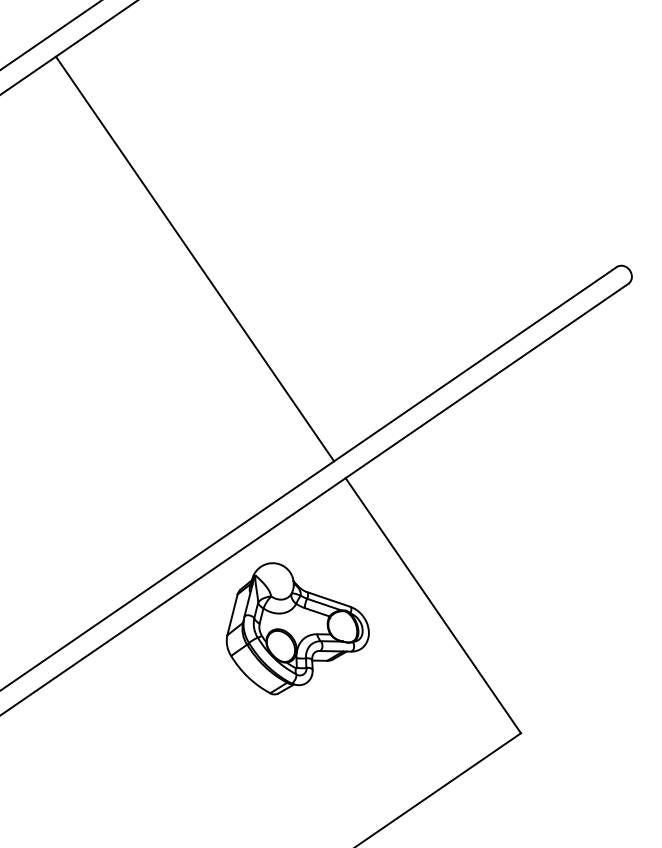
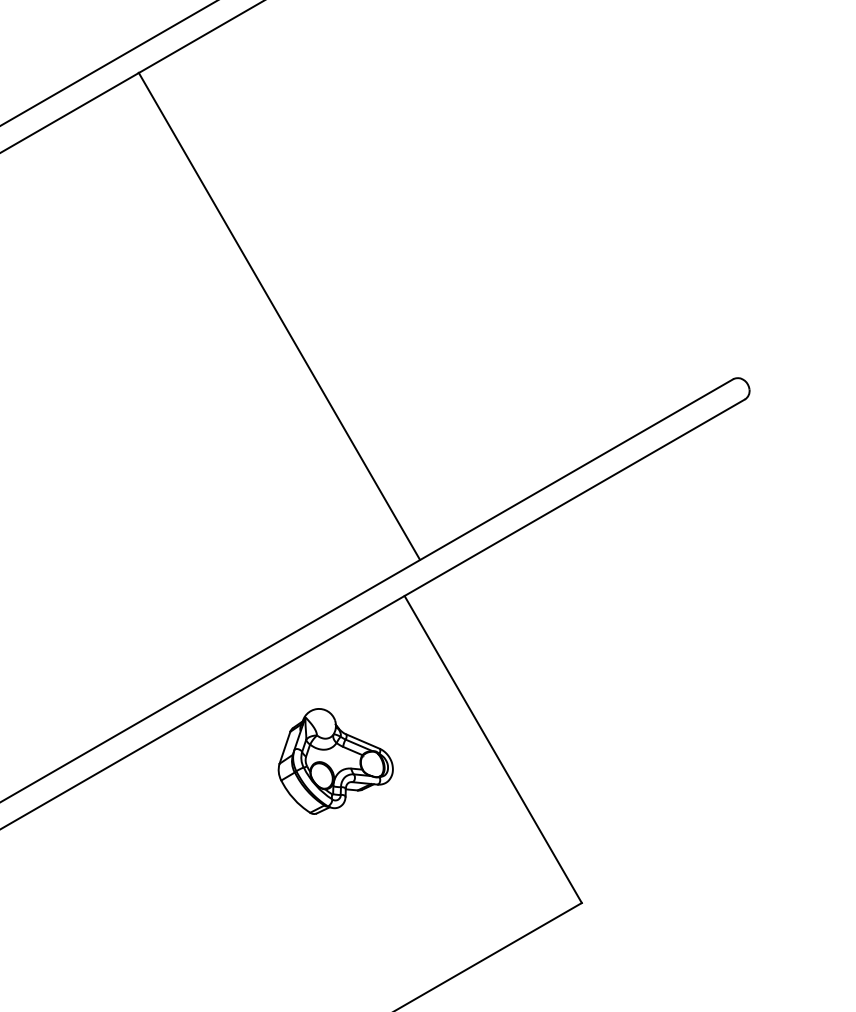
line: (194, 258) -> (278, 315), moved
part: (296, 626) -> (335, 761), size x0.7

